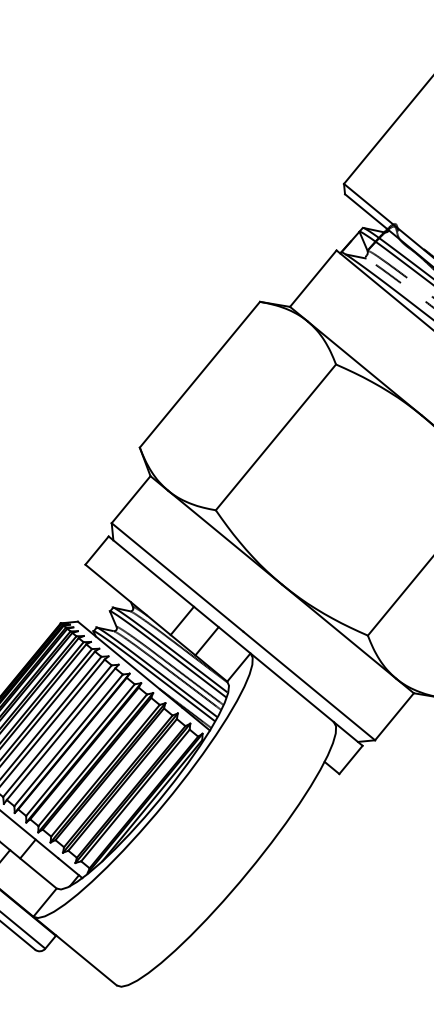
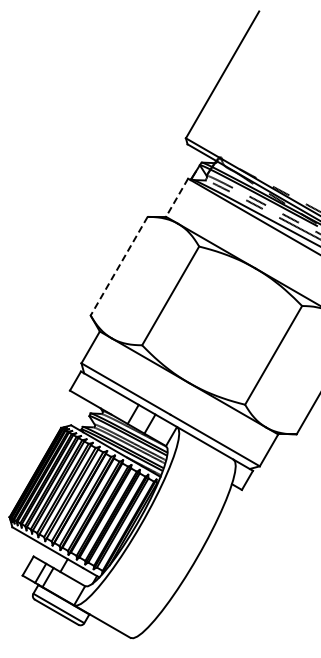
line: (312, 279) -> (176, 198), solid -> dashed
line: (200, 375) -> (119, 266), solid -> dashed

